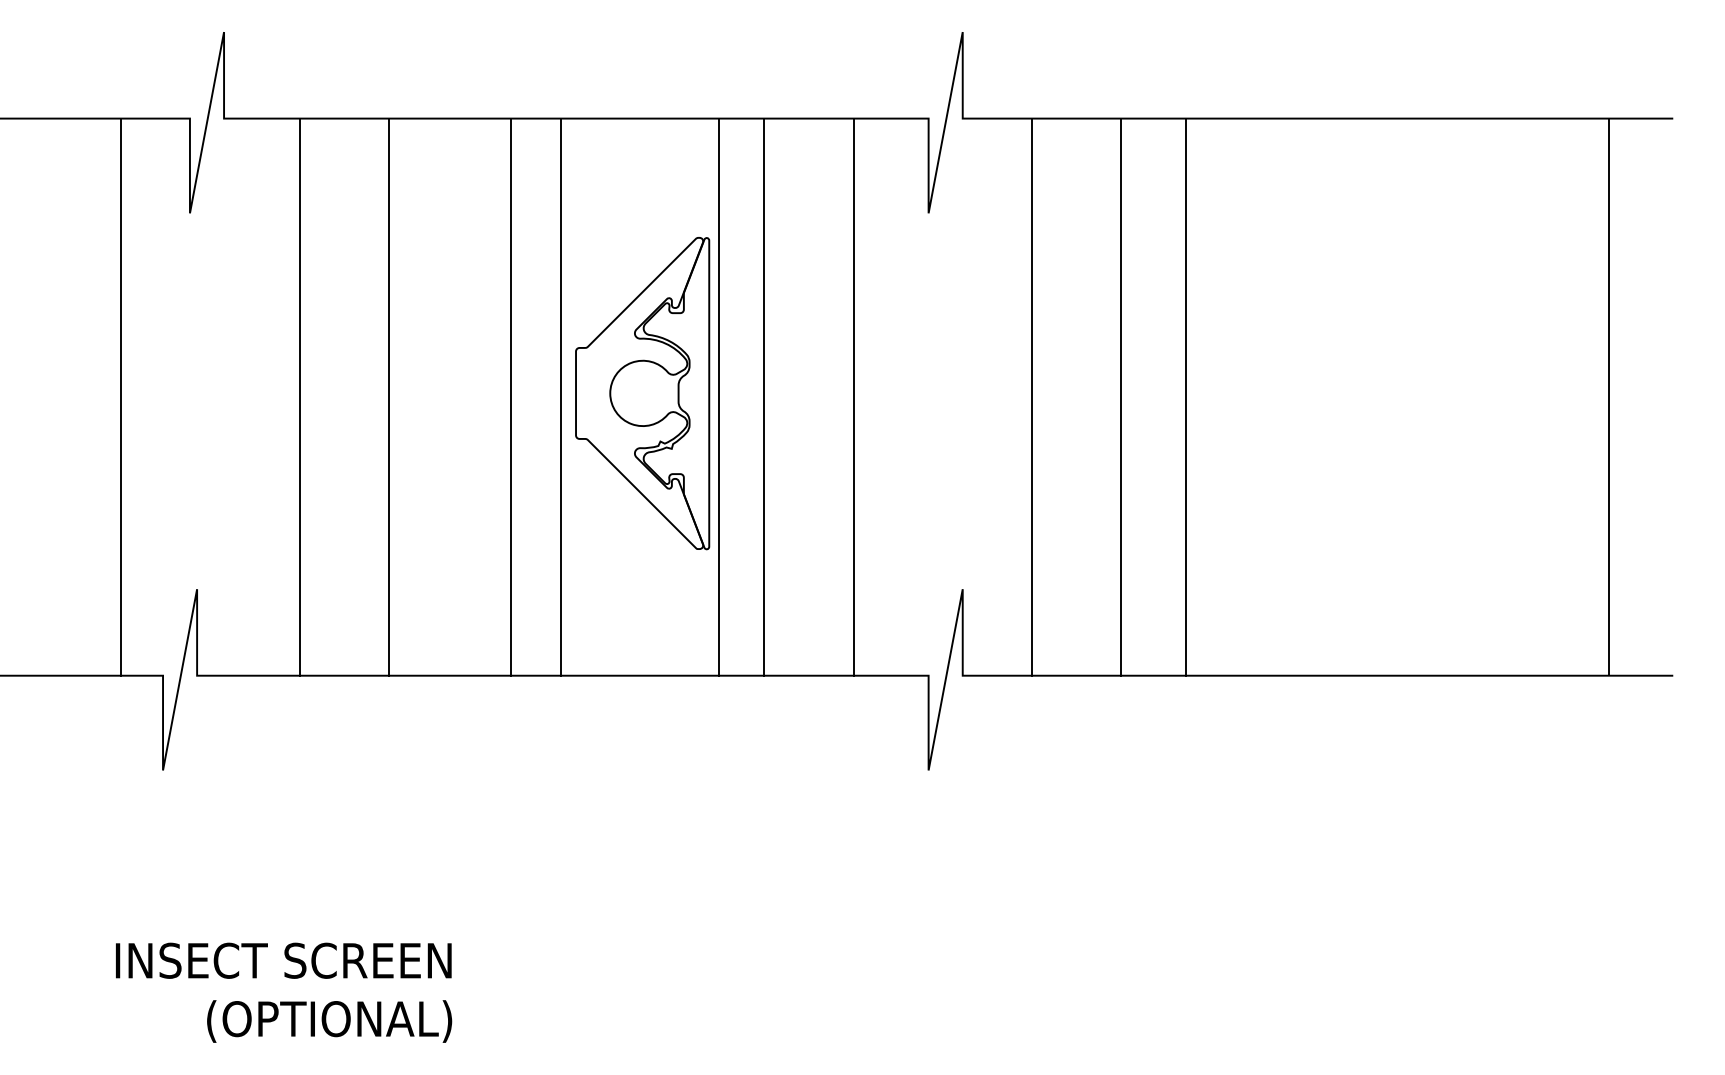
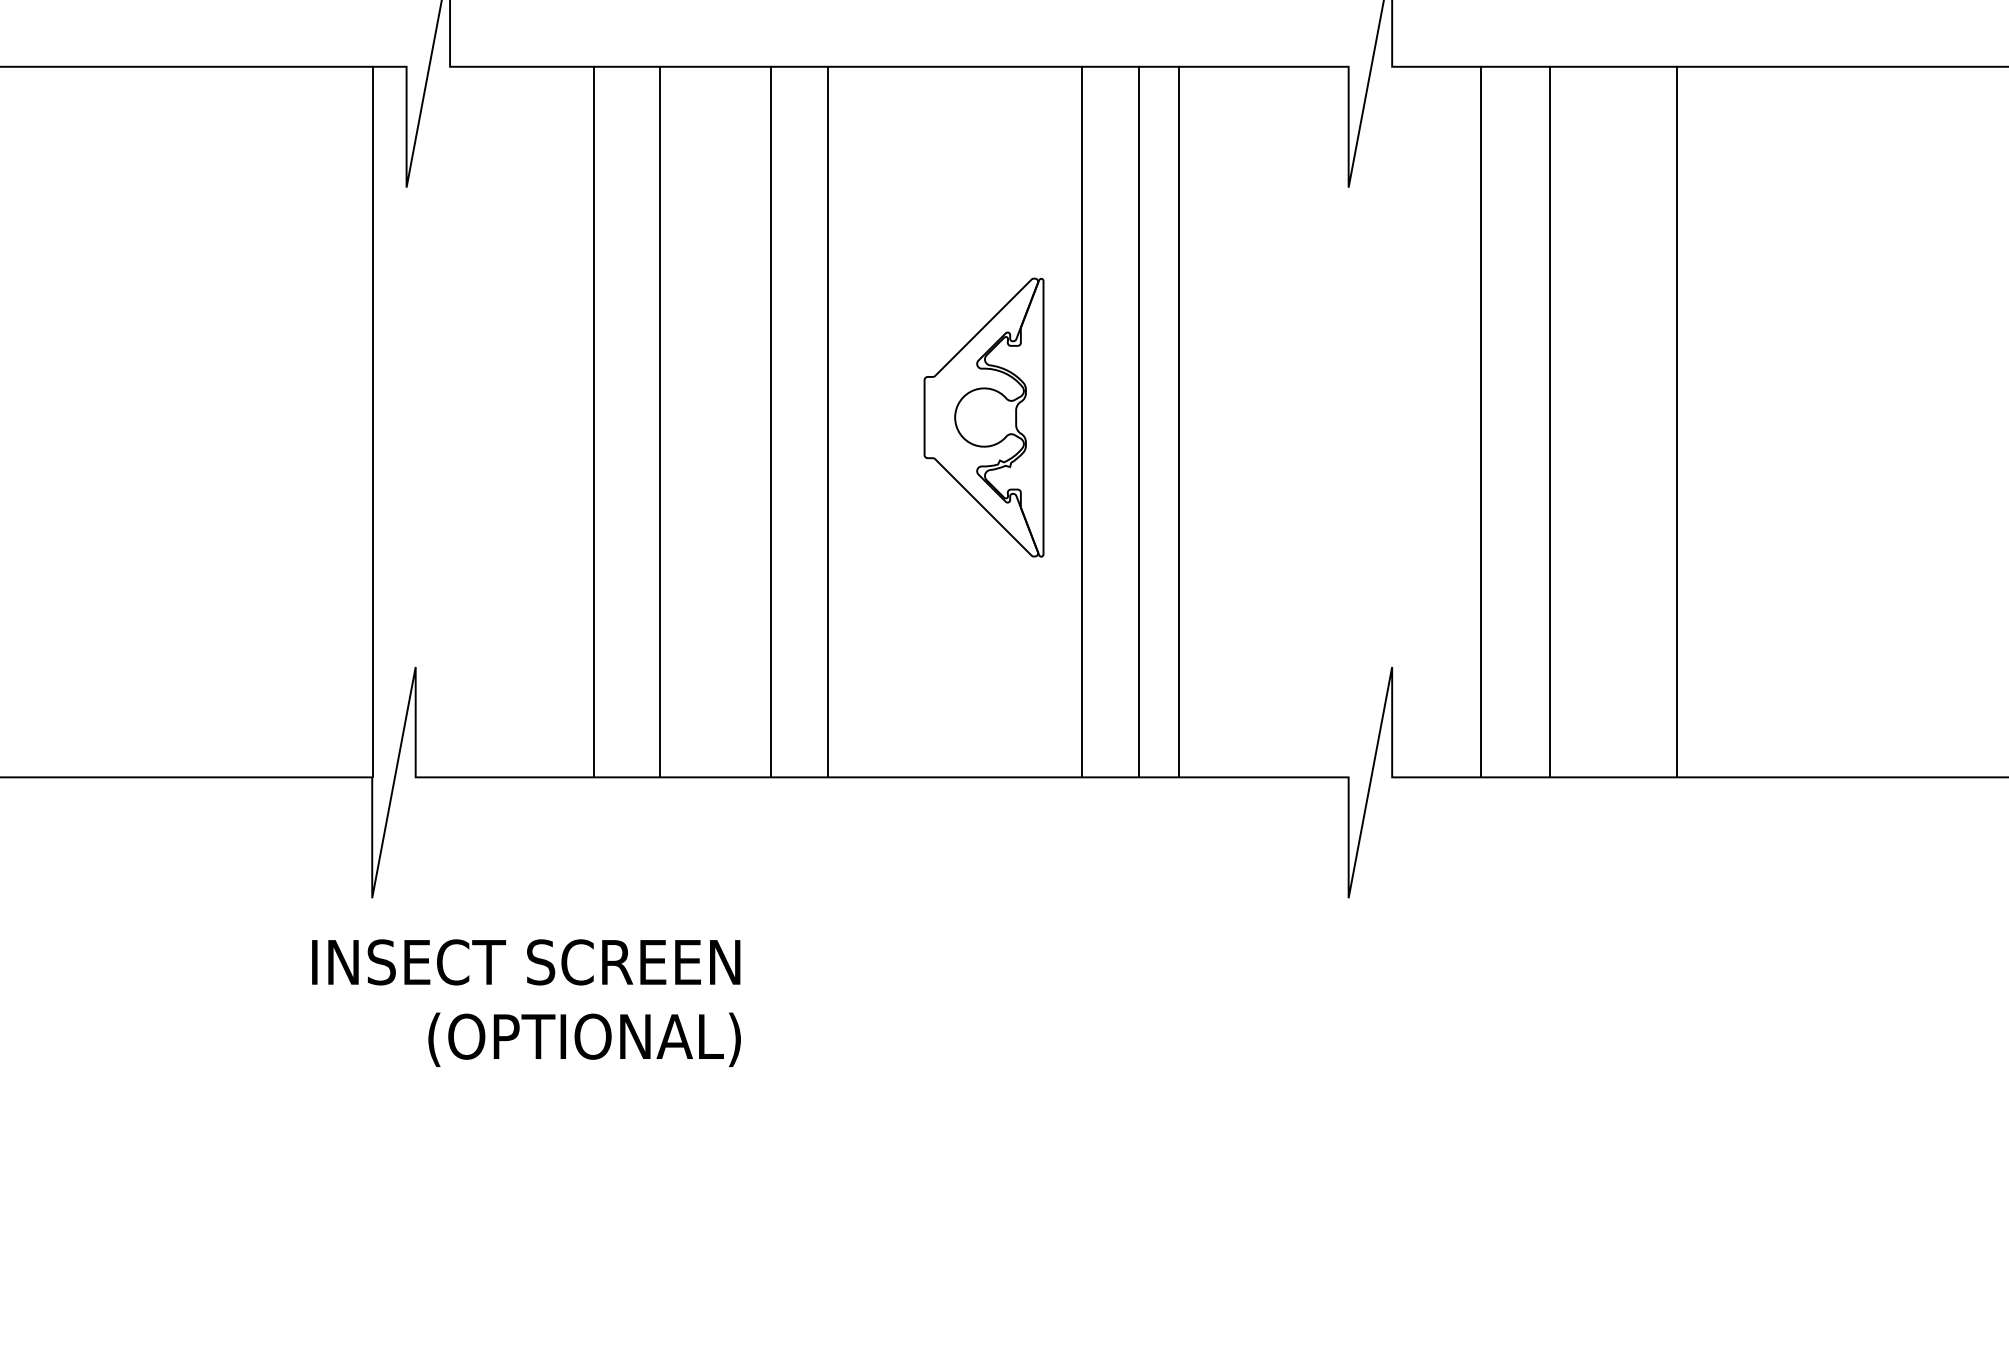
part: (642, 393) -> (983, 417), size x0.7
line: (121, 396) -> (372, 421), moved
line: (299, 396) -> (593, 421), moved
line: (511, 396) -> (772, 421), moved
line: (561, 396) -> (828, 421), moved
line: (853, 396) -> (1178, 421), moved
line: (1121, 396) -> (1550, 421), moved
text: (284, 992) -> (527, 1002), moved

